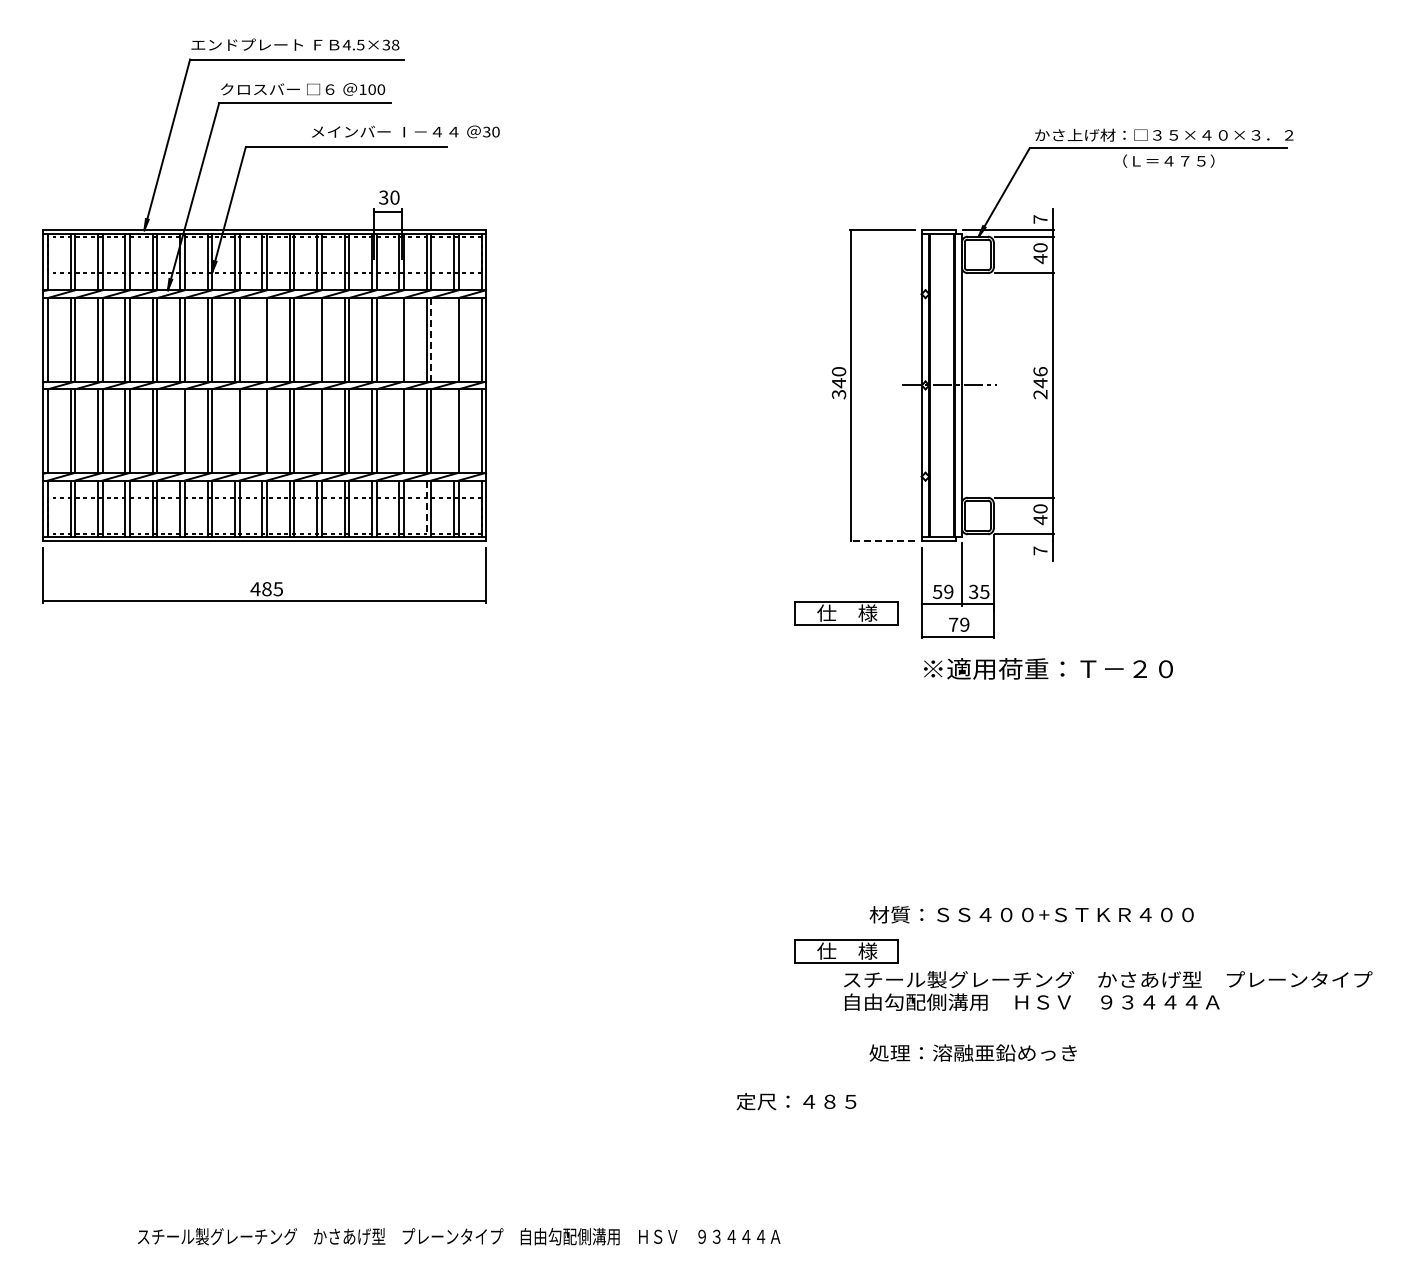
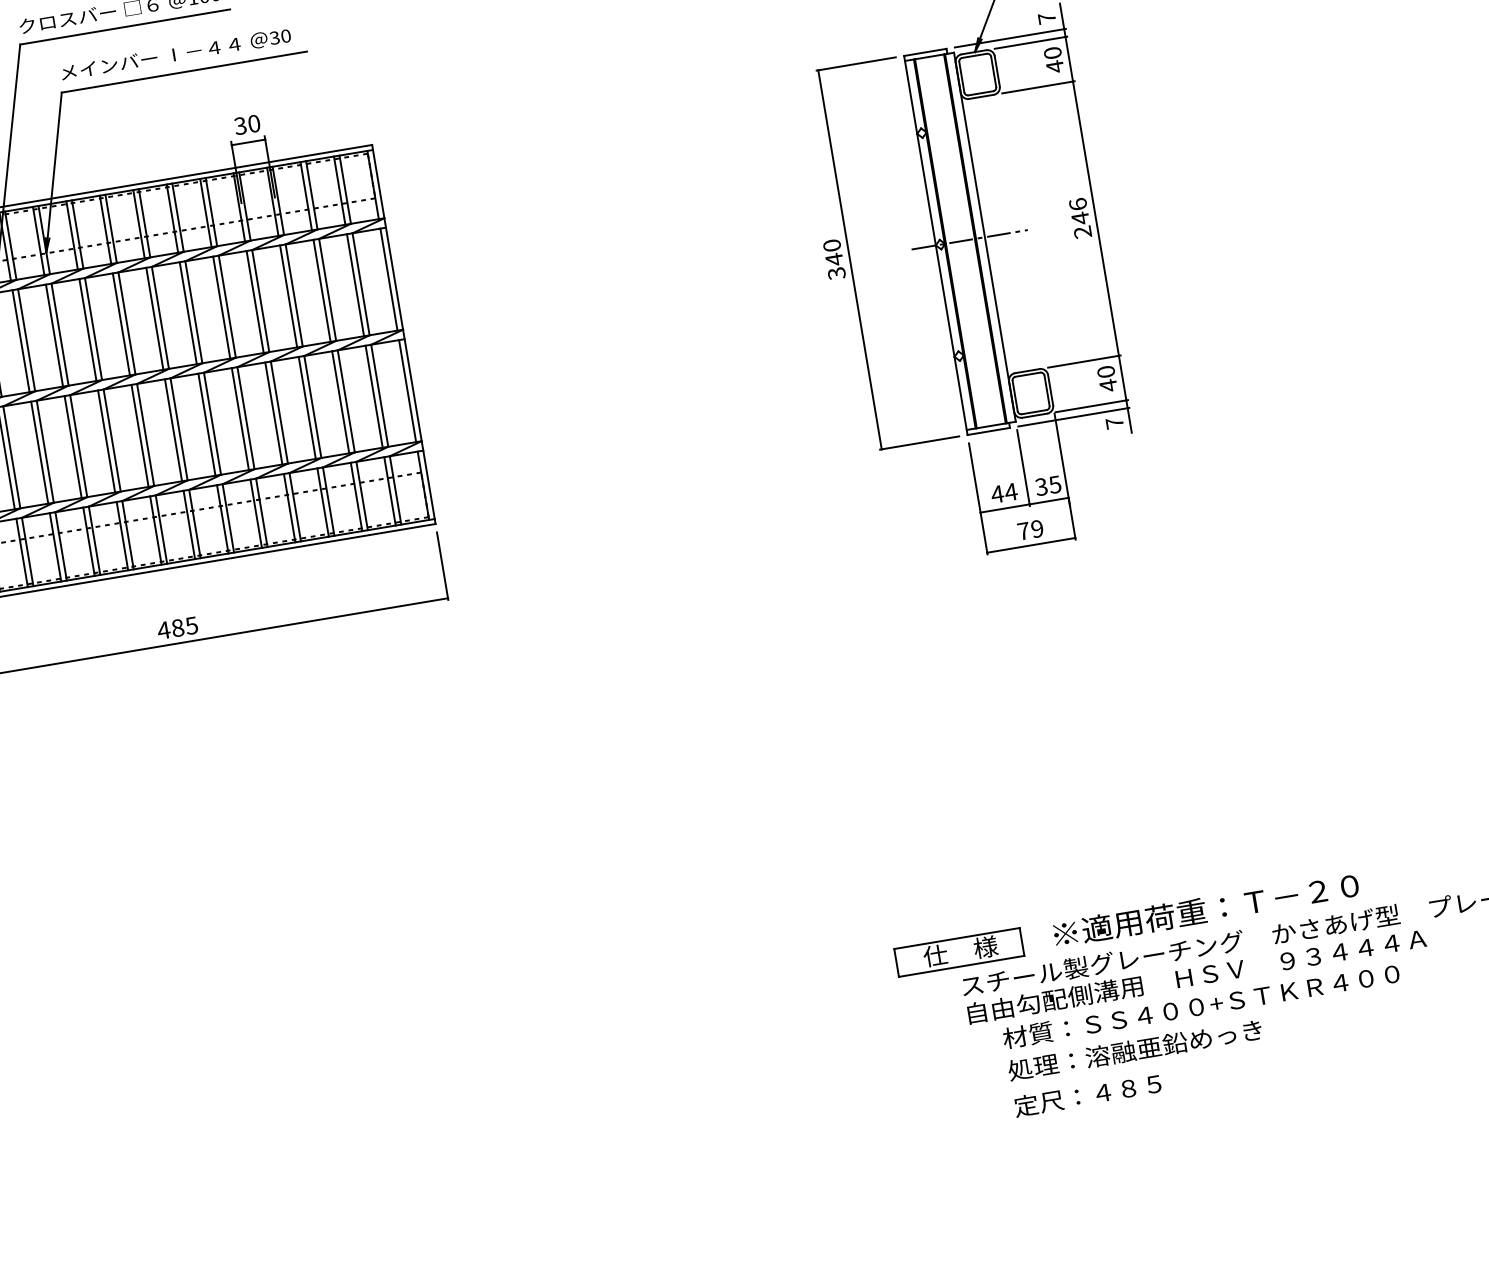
text: (405, 131) -> (175, 53), moved
line: (262, 339) -> (121, 324), added
line: (317, 339) -> (188, 312), added
line: (399, 339) -> (288, 296), added
line: (431, 339) -> (327, 289), dashed -> solid
line: (454, 339) -> (355, 284), added
line: (180, 430) -> (39, 451), added
line: (235, 430) -> (107, 440), added
line: (262, 430) -> (140, 435), added
line: (317, 430) -> (207, 423), added
line: (399, 430) -> (307, 407), added
line: (454, 430) -> (374, 395), added
line: (426, 508) -> (356, 496), dashed -> solid
line: (881, 540) -> (918, 443), dashed -> solid
line: (1008, 540) -> (1073, 417), added
text: (942, 591) -> (1003, 492), 59 -> 44
part: (846, 613) -> (890, 539), removed
text: (1048, 668) -> (1206, 909), moved
text: (1031, 914) -> (1200, 1005), moved
text: (796, 1101) -> (1087, 1095), moved

